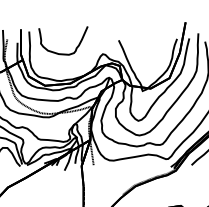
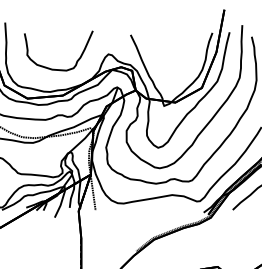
curve: (63, 53) -> (58, 68), moved

